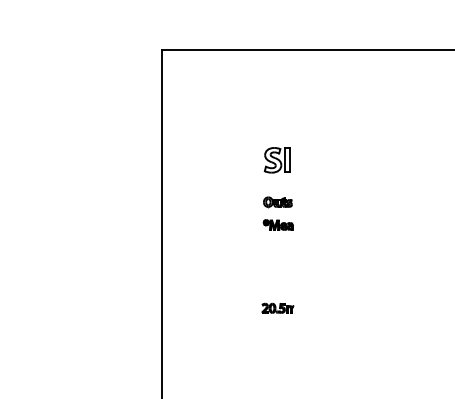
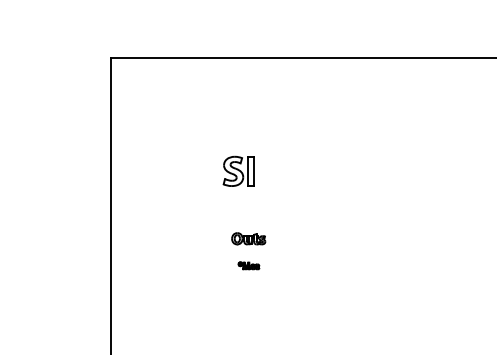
part: (276, 160) -> (237, 171), moved
part: (277, 224) -> (248, 265), size x0.6

